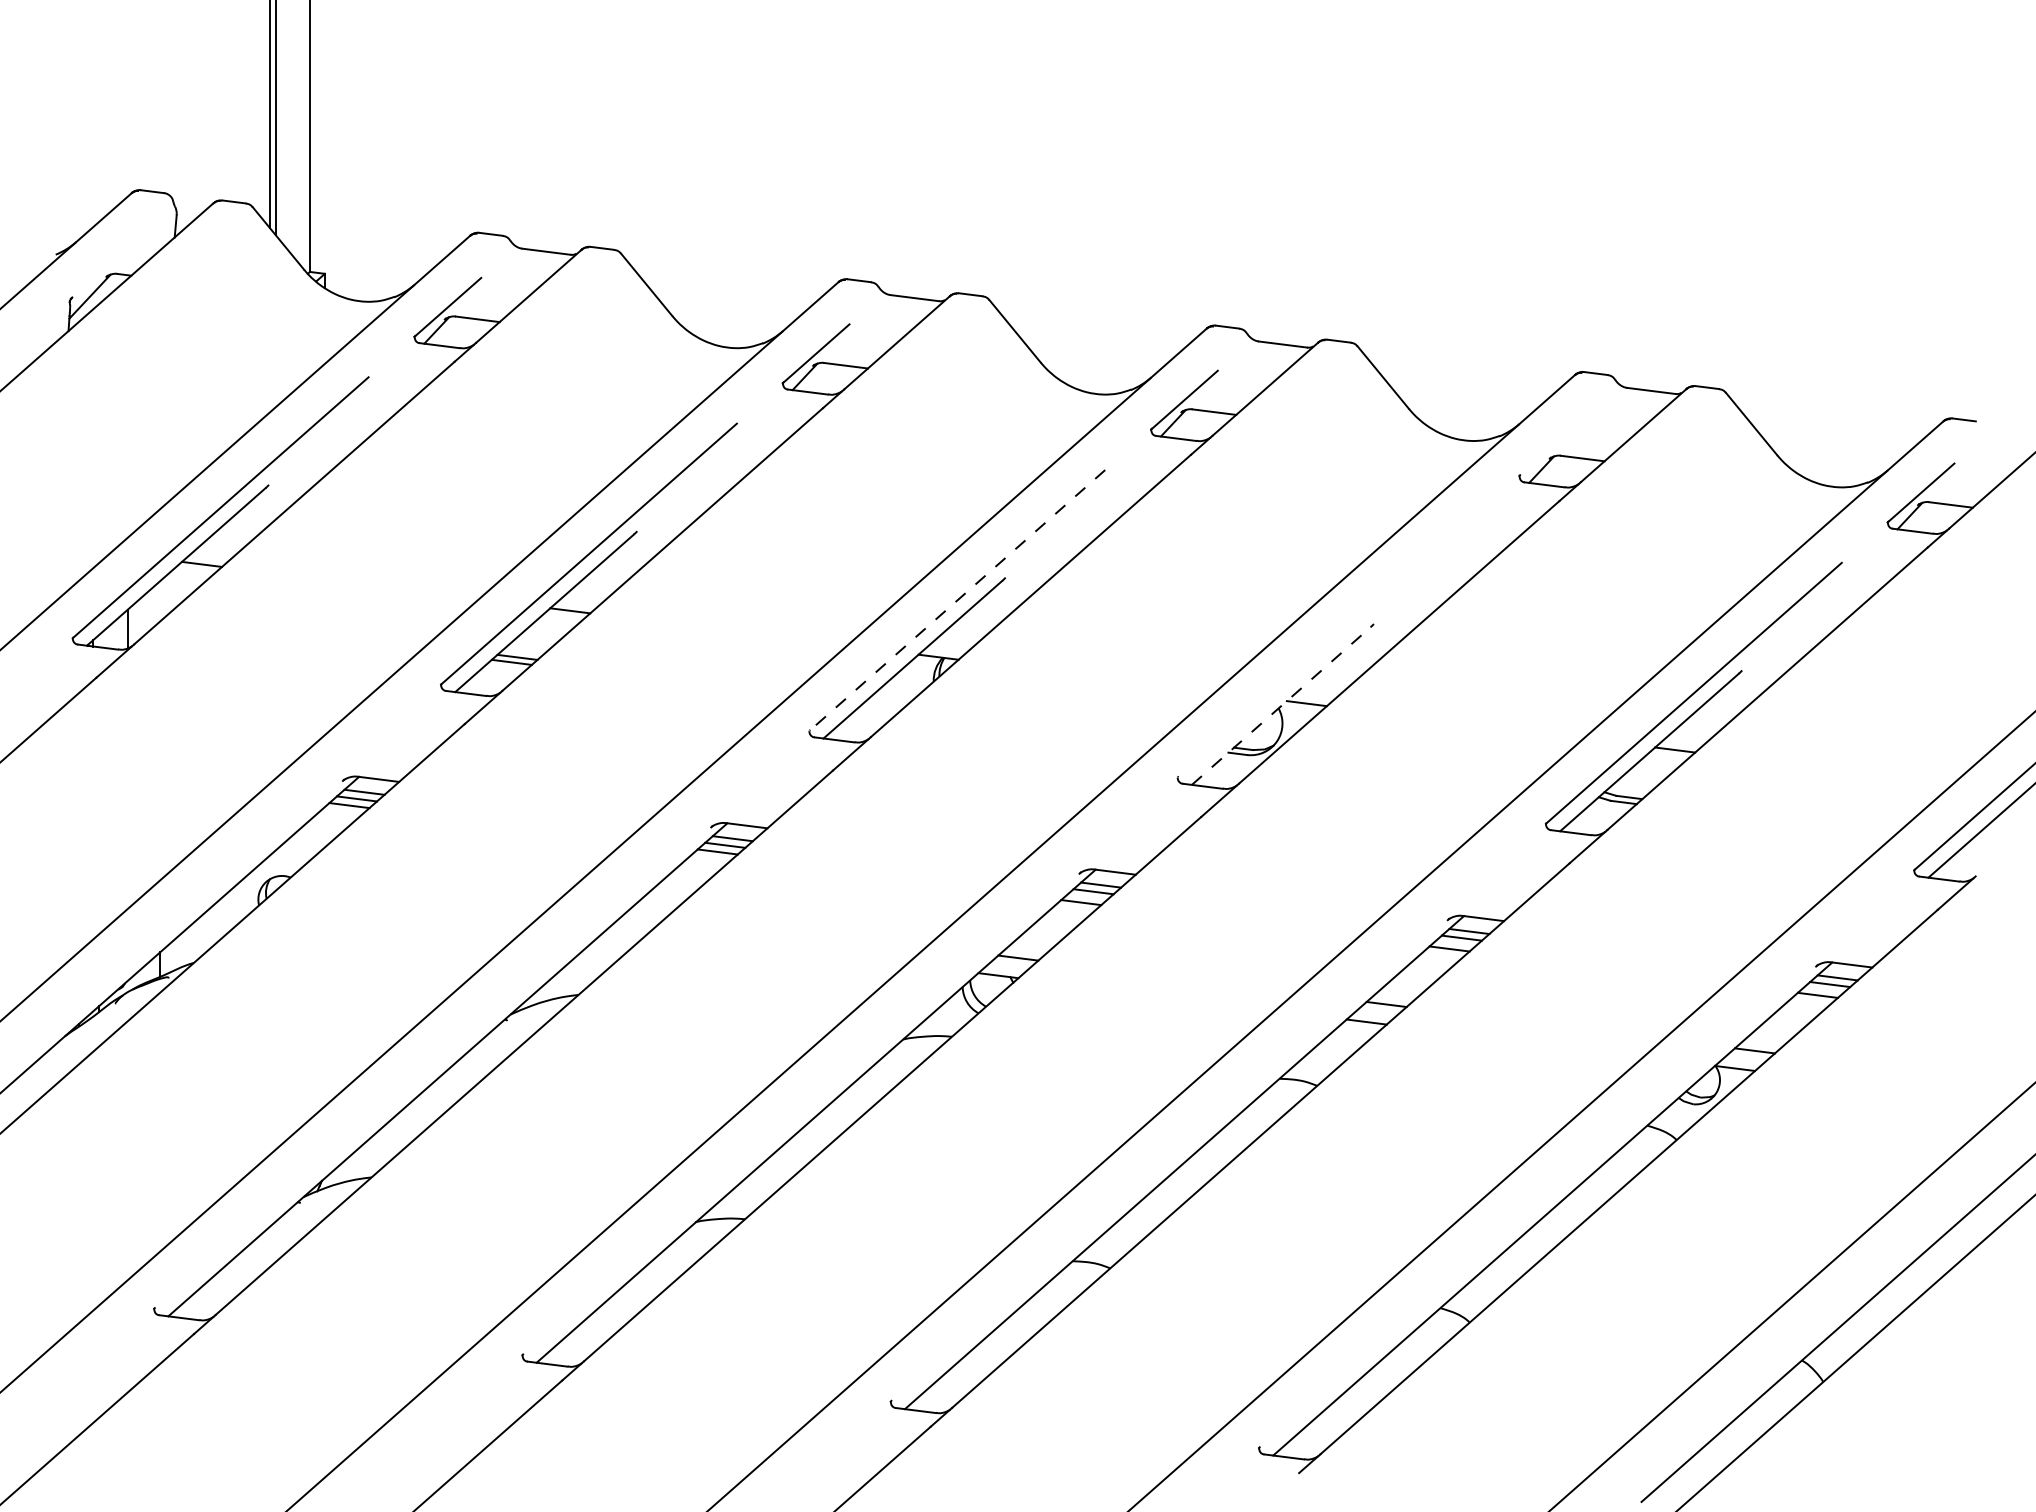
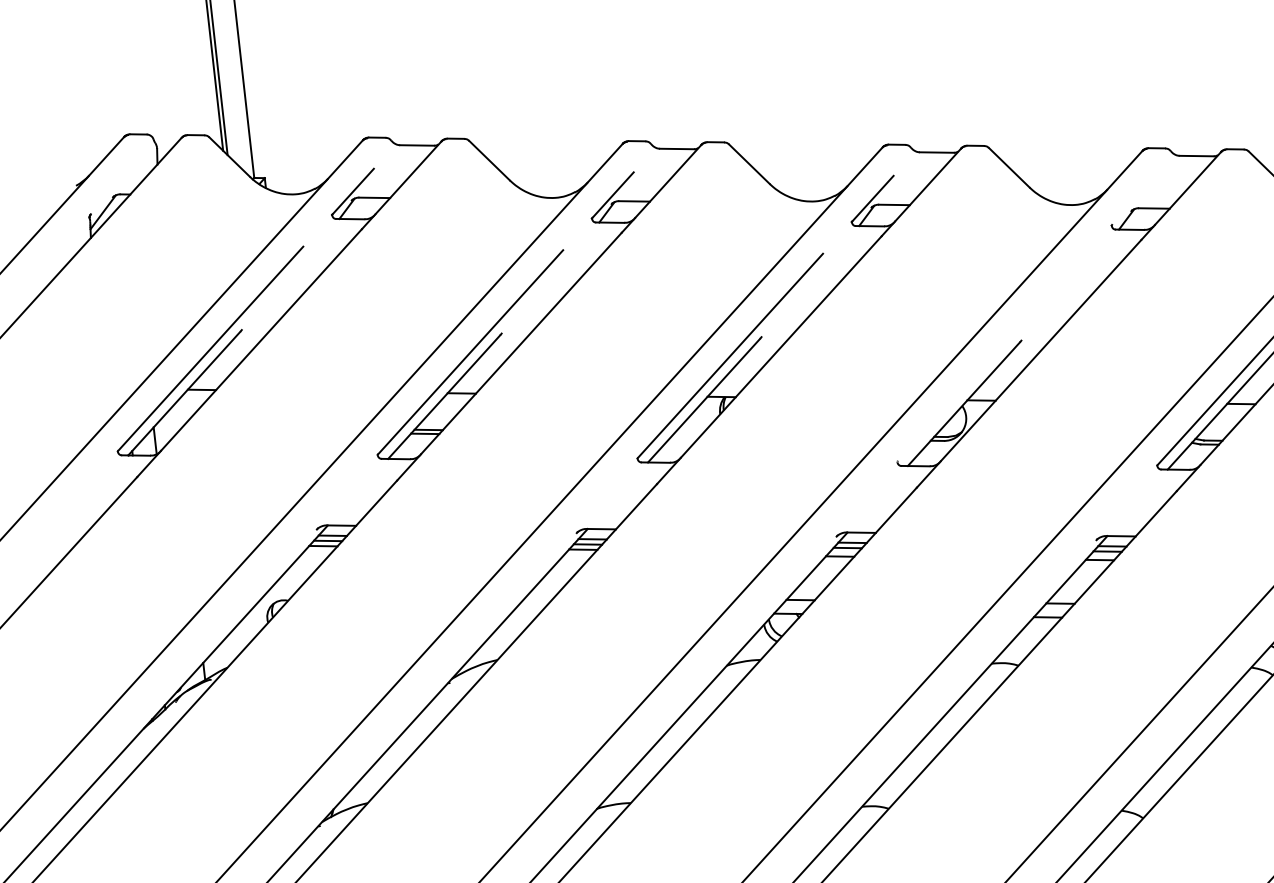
line: (956, 600) -> (729, 356), dashed -> solid
line: (1281, 705) -> (964, 403), dashed -> solid

